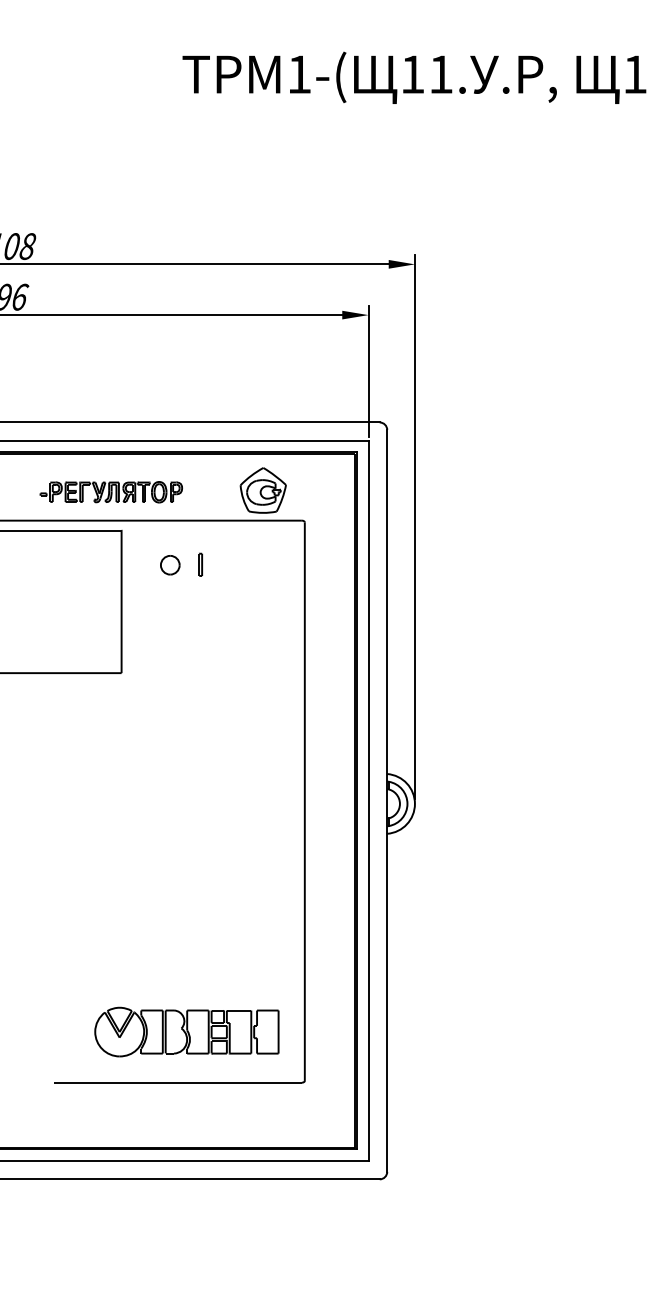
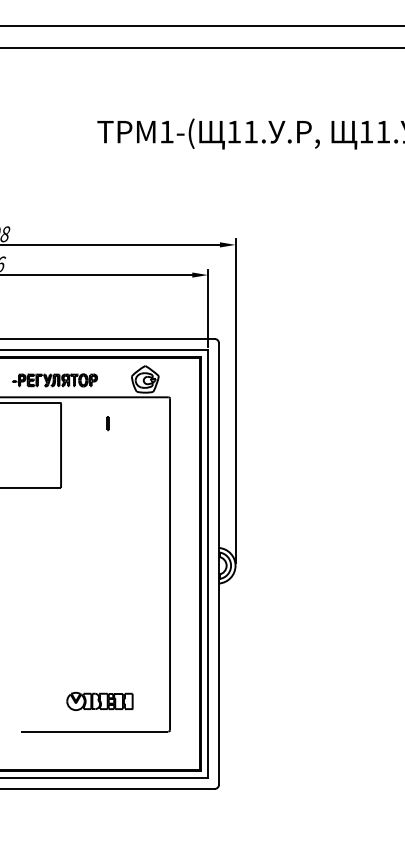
part: (169, 564) -> (89, 423), removed
part: (186, 1032) -> (99, 701), size x0.6

